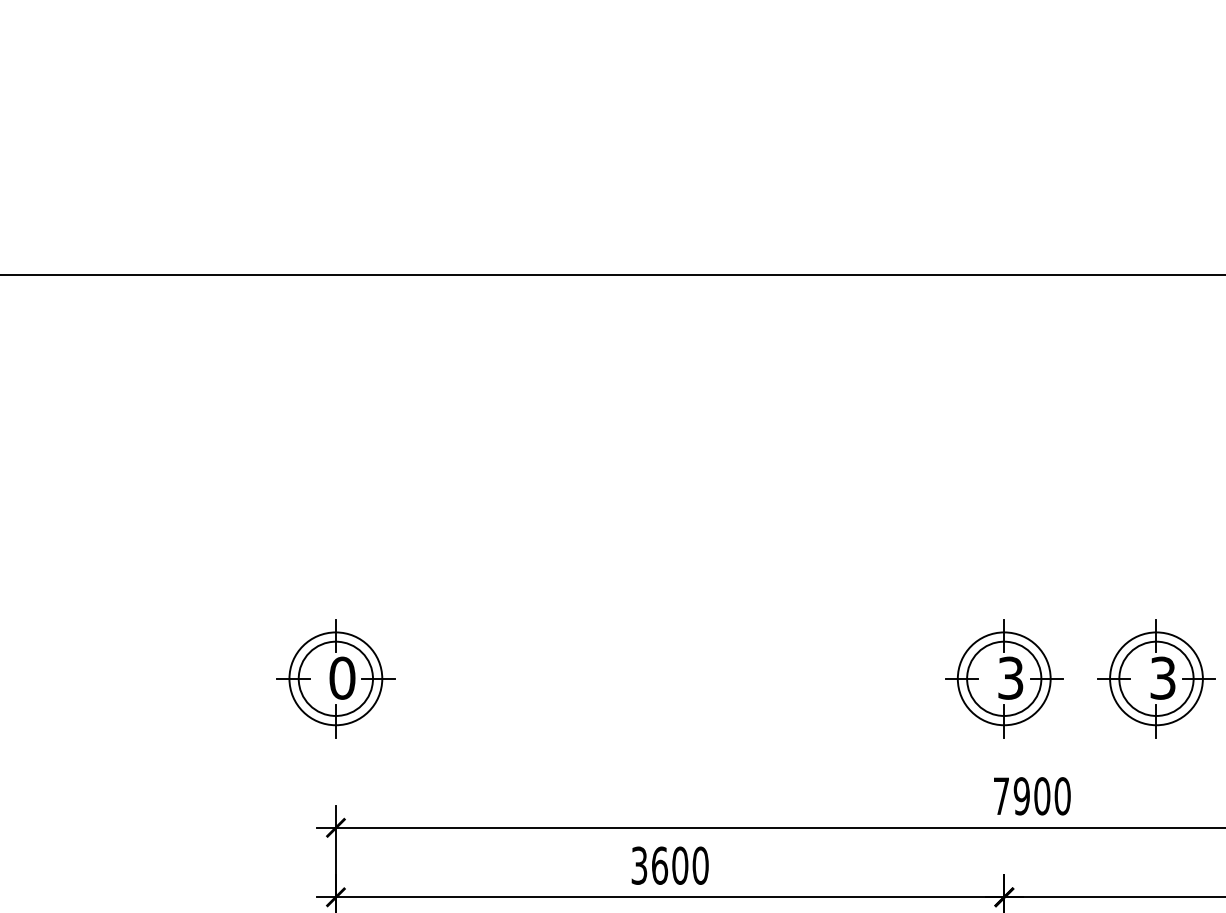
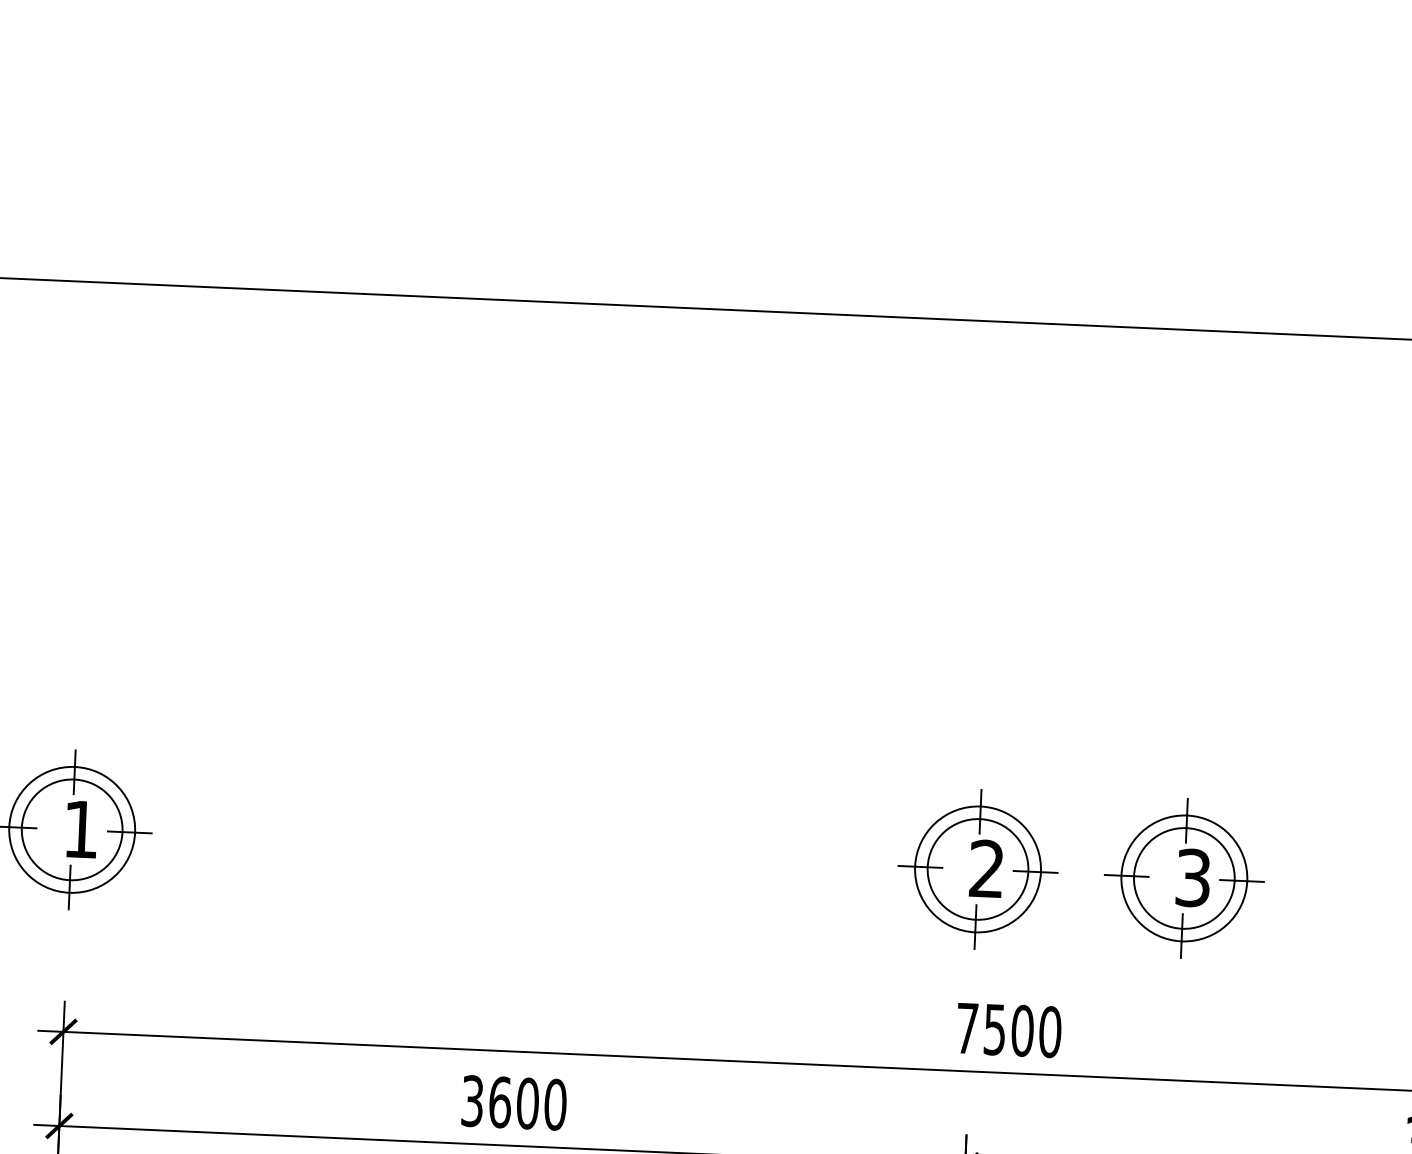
text: (342, 677) -> (81, 828), 0 -> 1
text: (1010, 677) -> (986, 868), 3 -> 2
text: (1021, 796) -> (994, 1029), 7900 -> 7500

